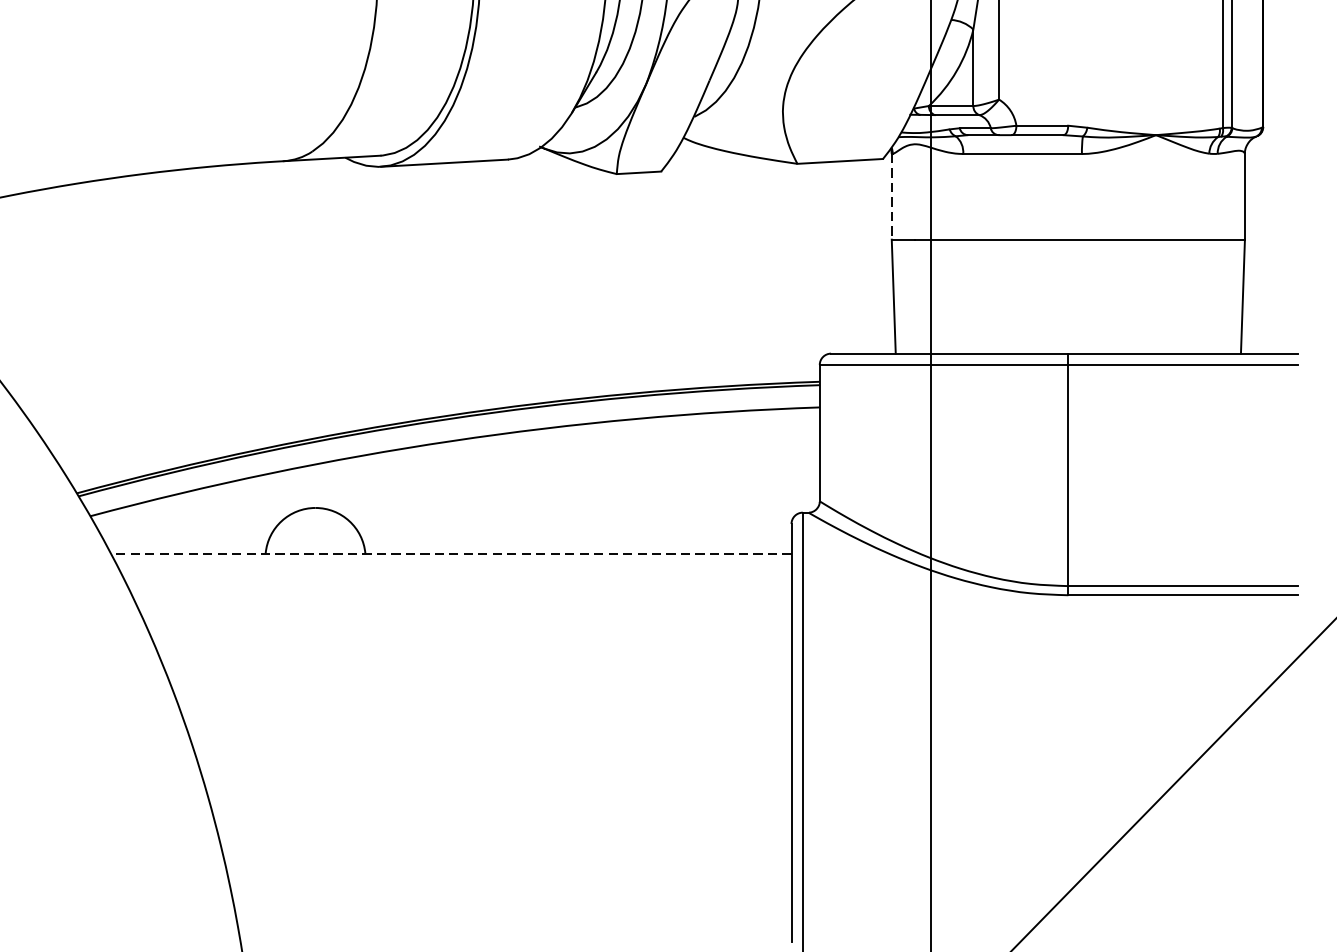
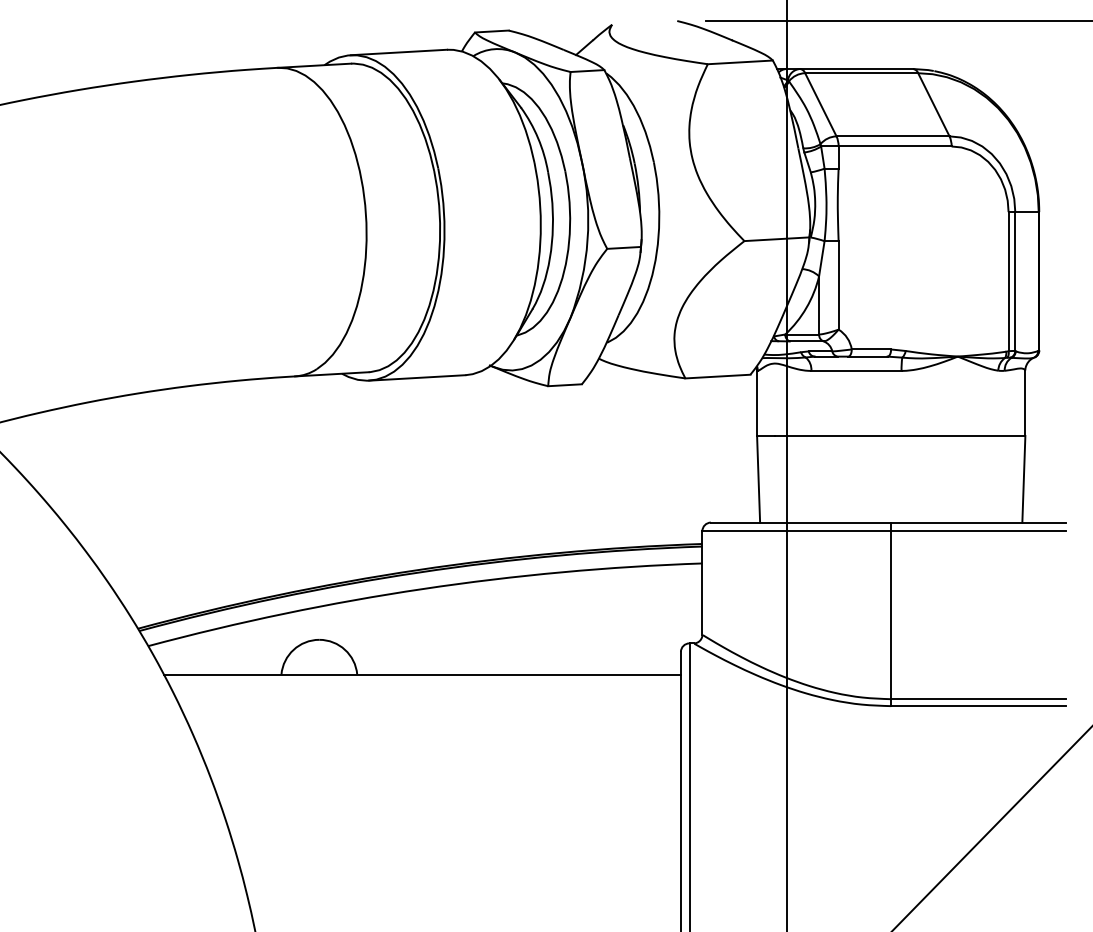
line: (892, 196) -> (757, 403), dashed -> solid
line: (451, 553) -> (422, 674), dashed -> solid

